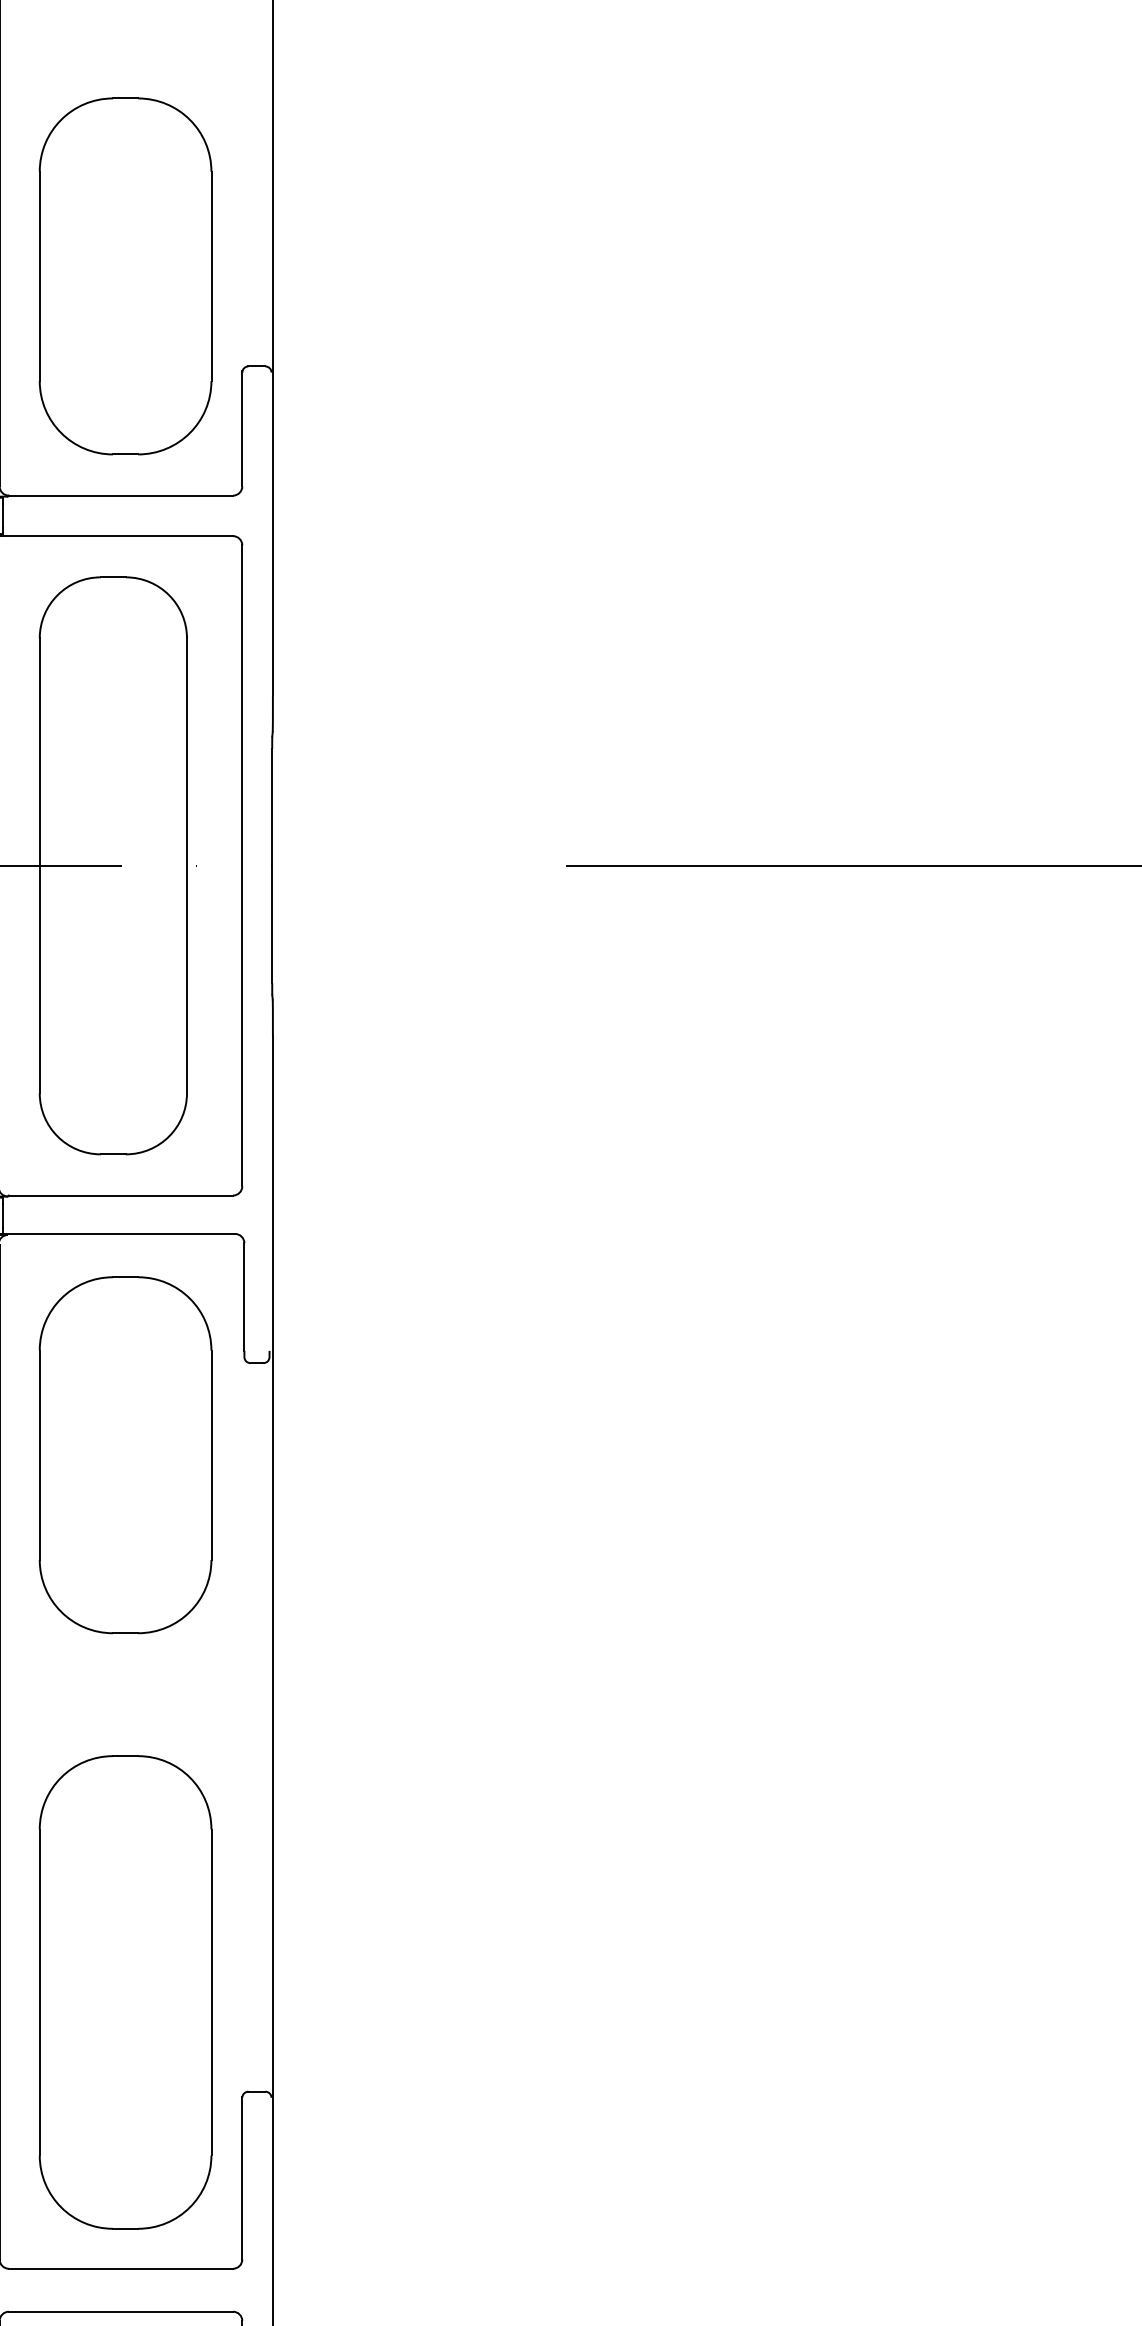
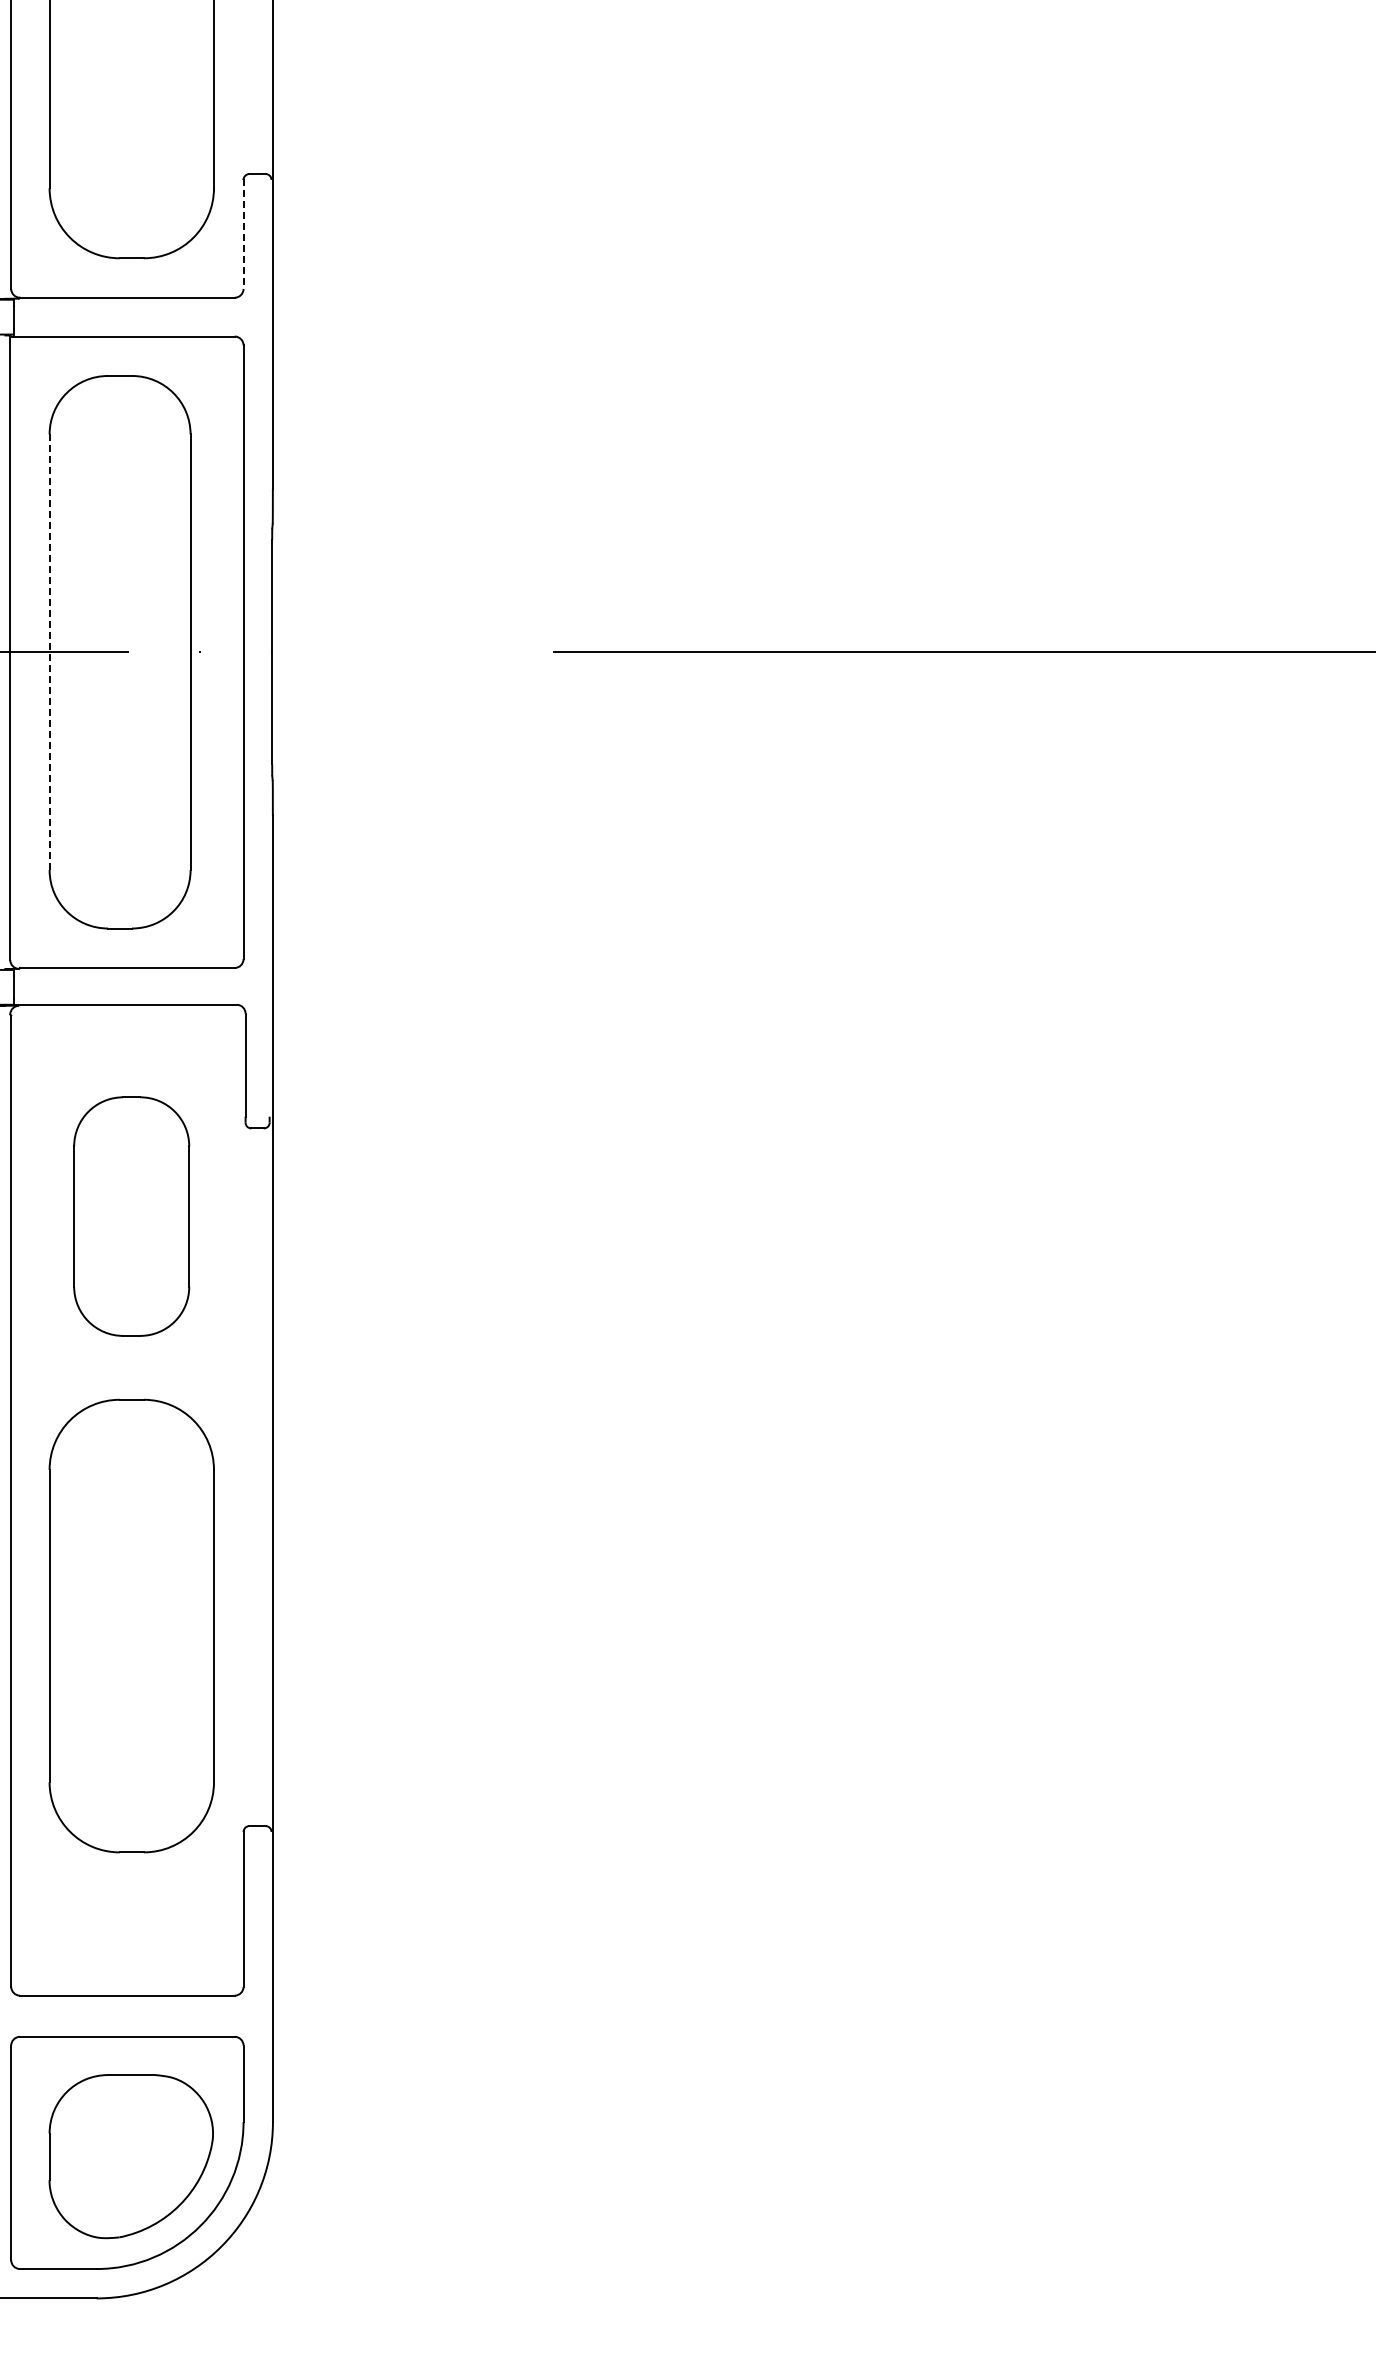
line: (242, 429) -> (243, 234), solid -> dashed
line: (39, 866) -> (49, 652), solid -> dashed
part: (125, 1455) -> (131, 1216), size x0.7
part: (125, 1991) -> (131, 1625), moved

